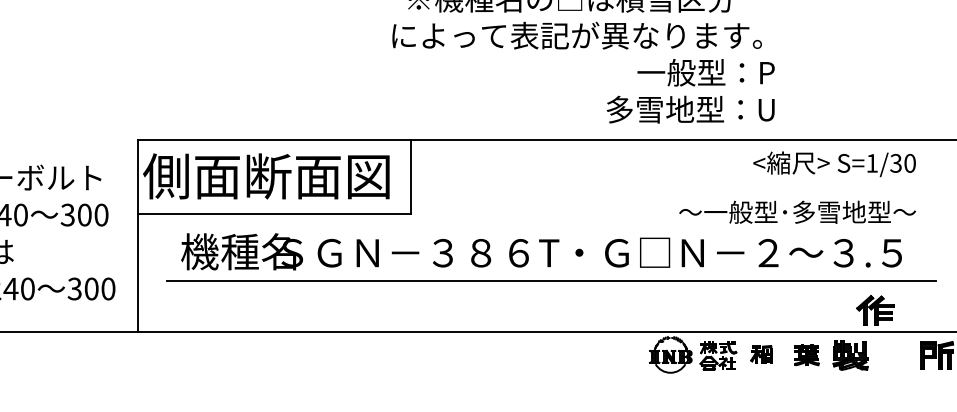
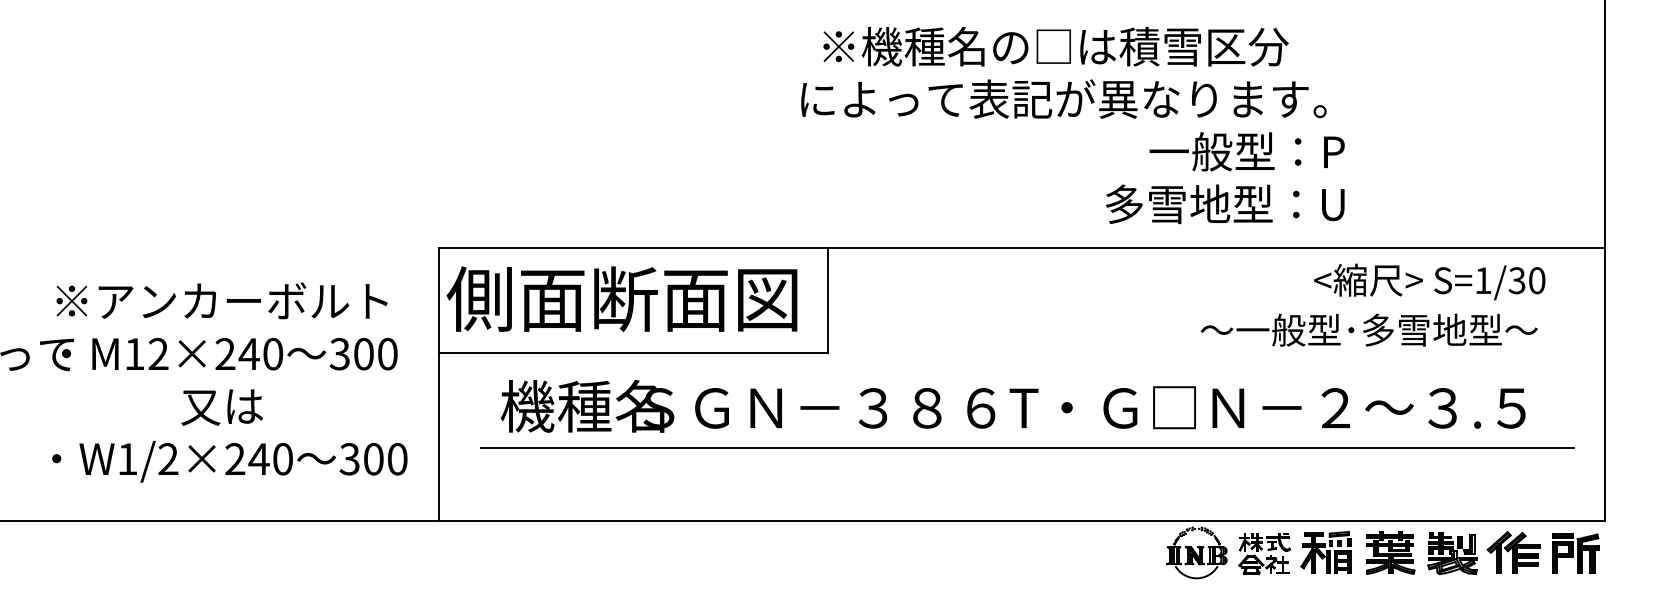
text: (797, 211) -> (1368, 329), moved
part: (875, 310) -> (1513, 552), moved
part: (761, 354) -> (1325, 552), size x1.67
part: (806, 354) -> (1390, 552), size x1.43

